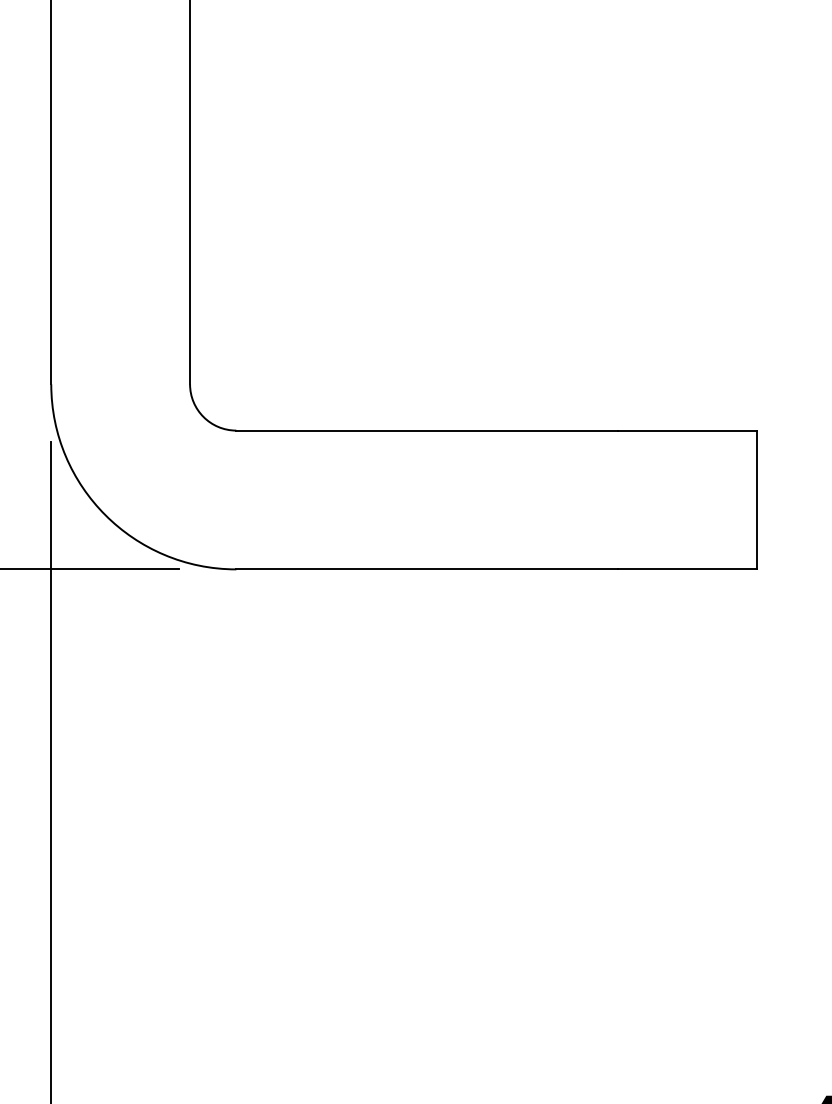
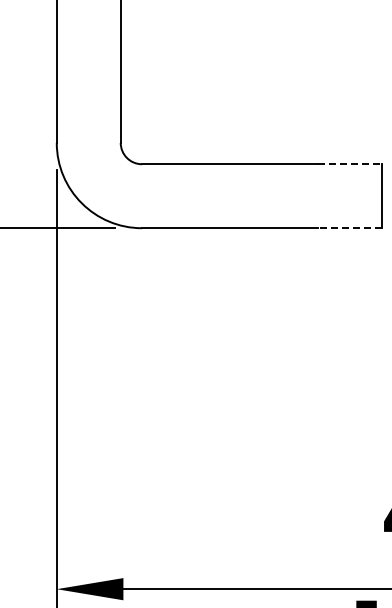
line: (686, 431) -> (349, 164), solid -> dashed
line: (686, 569) -> (349, 228), solid -> dashed

